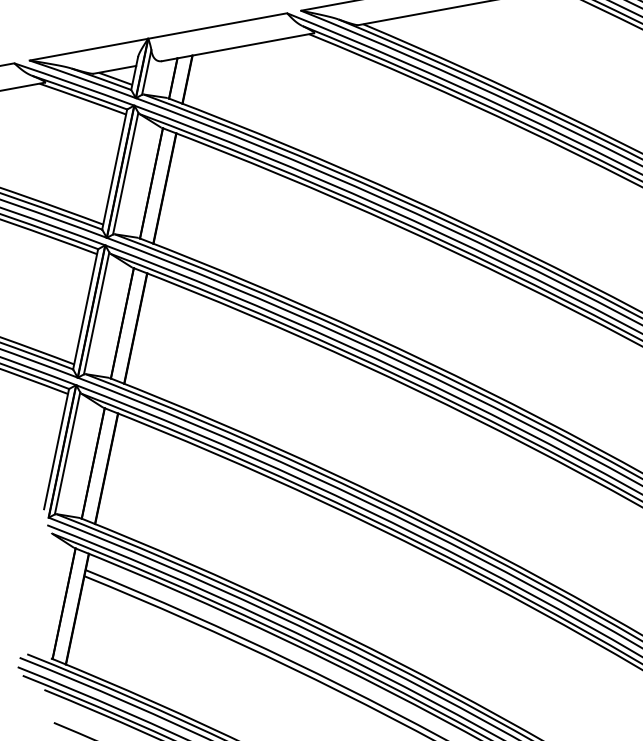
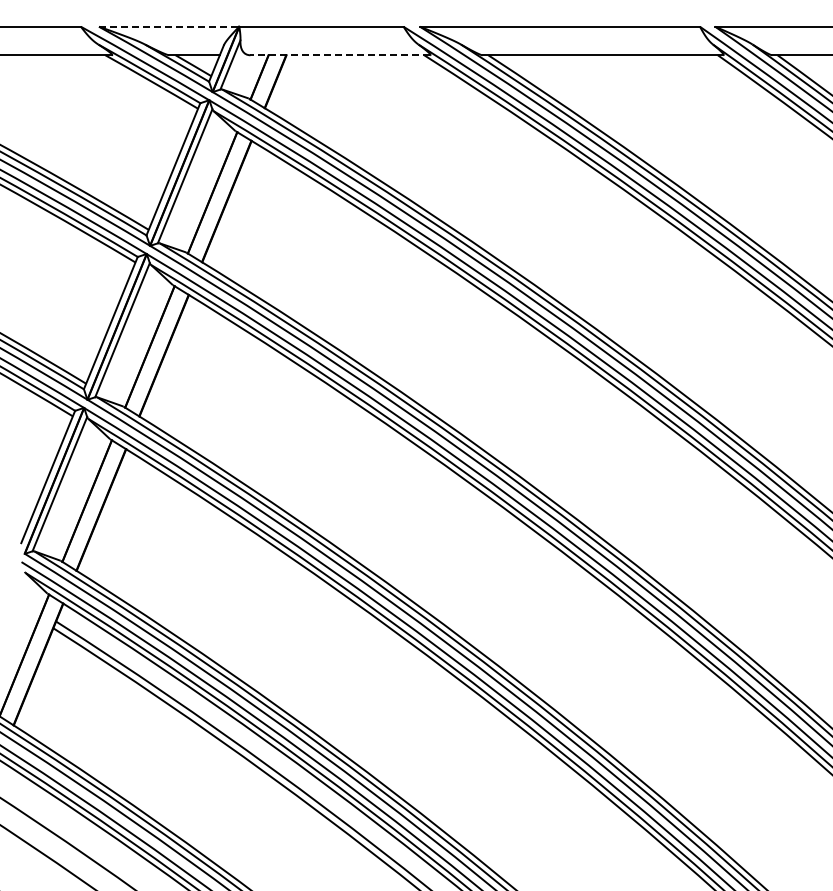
line: (238, 47) -> (340, 55), solid -> dashed
line: (89, 49) -> (169, 26), solid -> dashed

